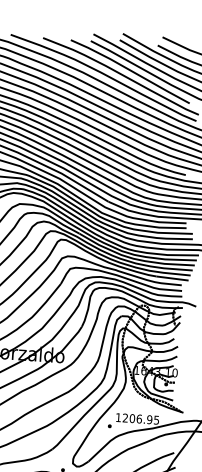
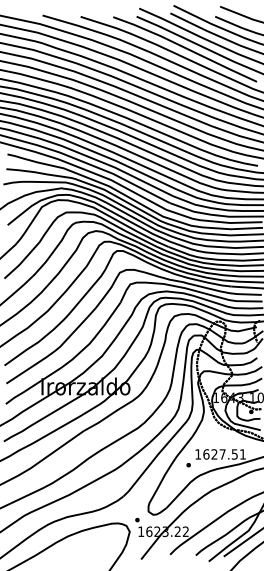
text: (140, 419) -> (224, 454), 1206.95 -> 1627.51

